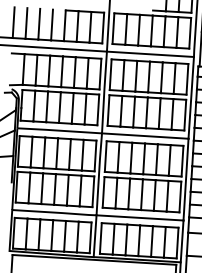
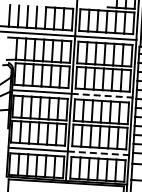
line: (145, 135) -> (102, 95), solid -> dashed
line: (140, 218) -> (98, 153), solid -> dashed

